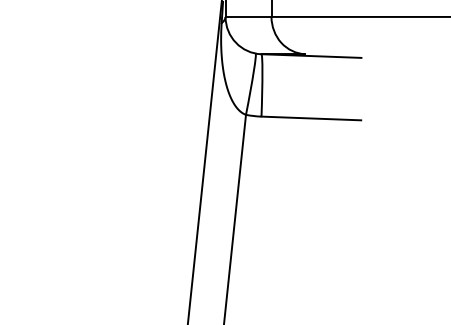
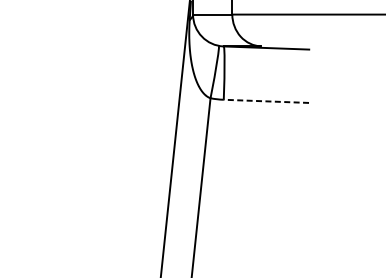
line: (311, 118) -> (266, 101), solid -> dashed

